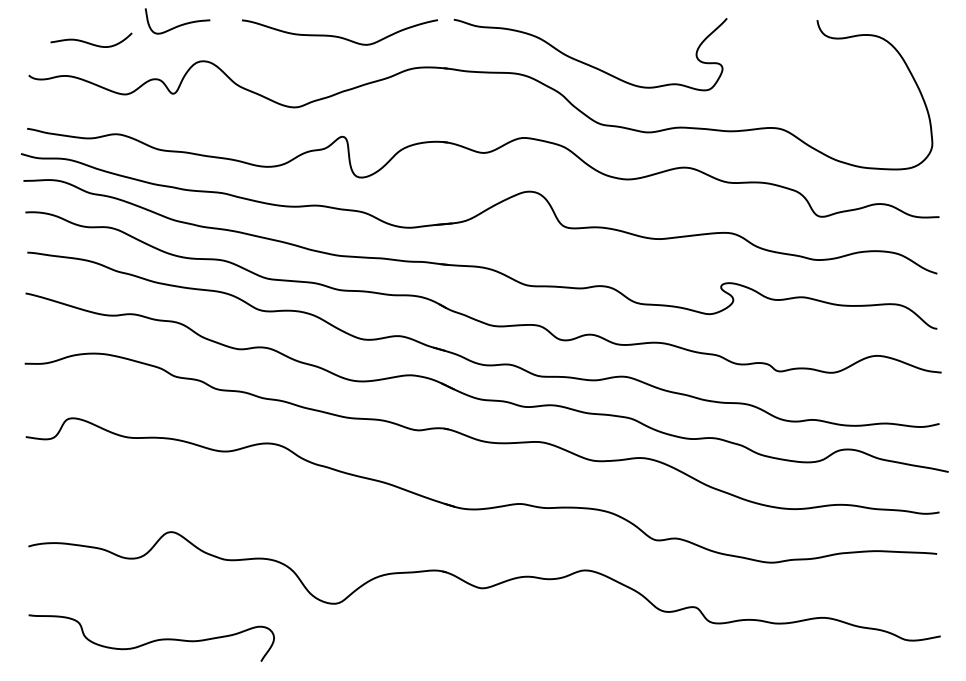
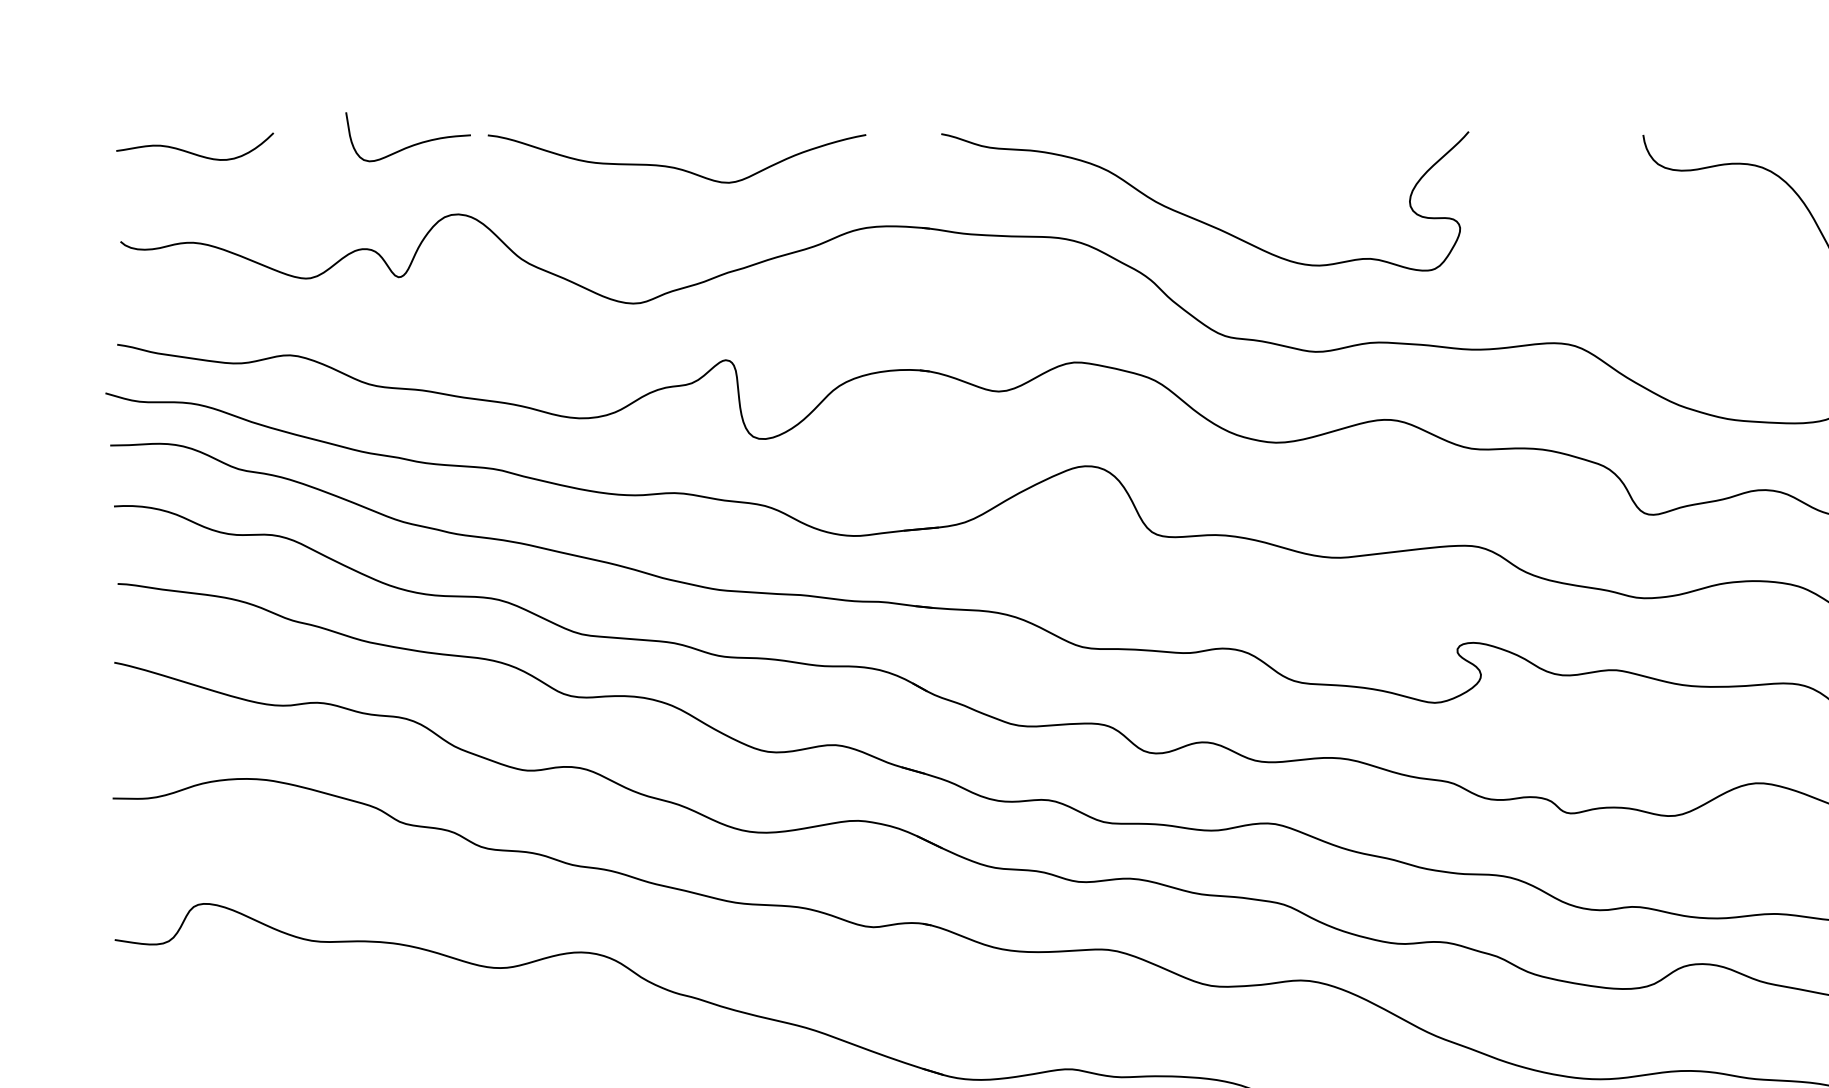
curve: (339, 36) -> (676, 166), moved
curve: (90, 42) -> (193, 151), moved

